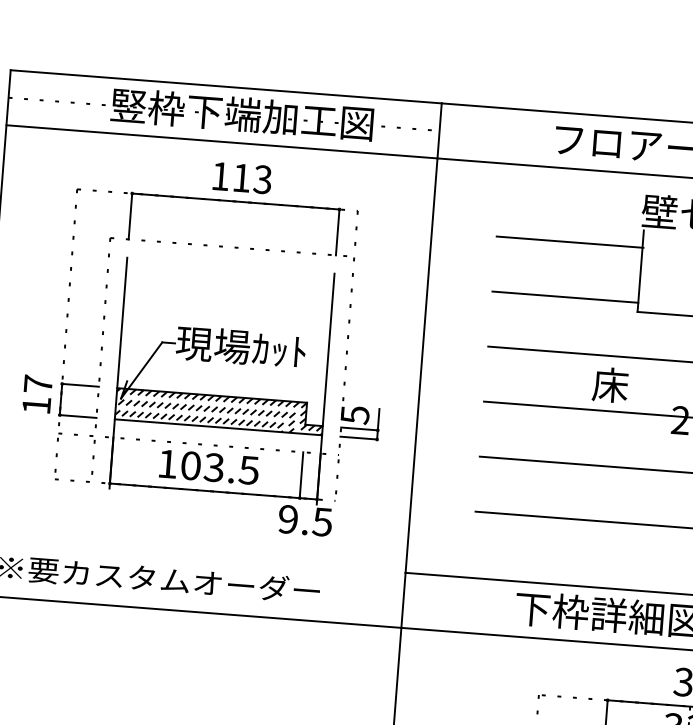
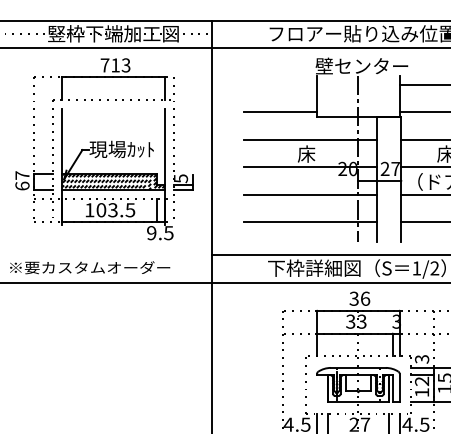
text: (219, 176) -> (104, 65), 113 -> 713
line: (569, 241) -> (280, 84), removed
text: (36, 404) -> (22, 185), 17 -> 67

